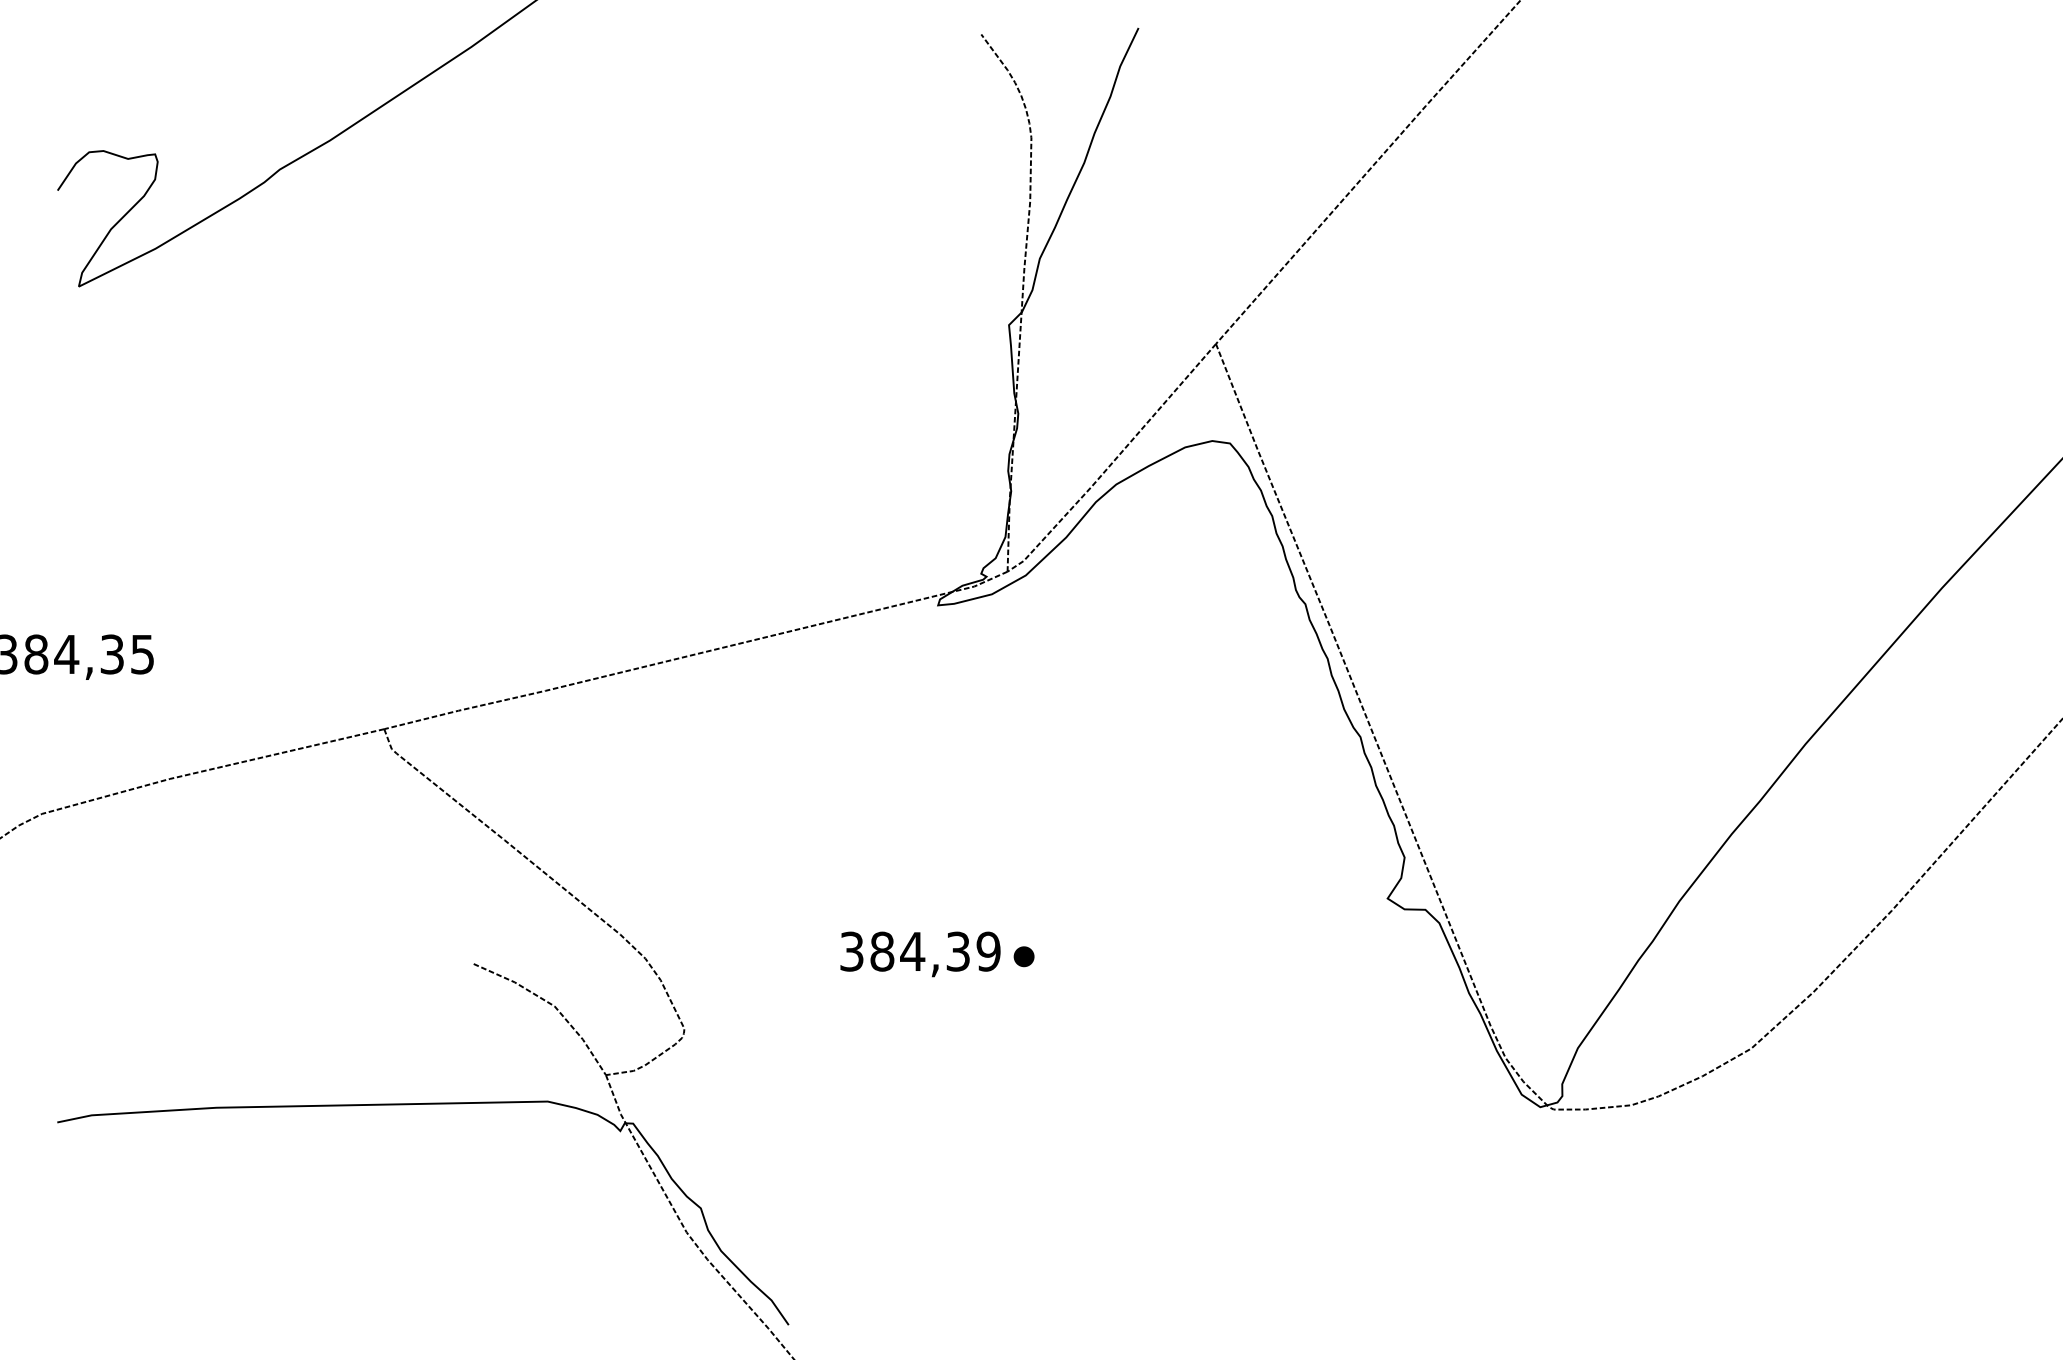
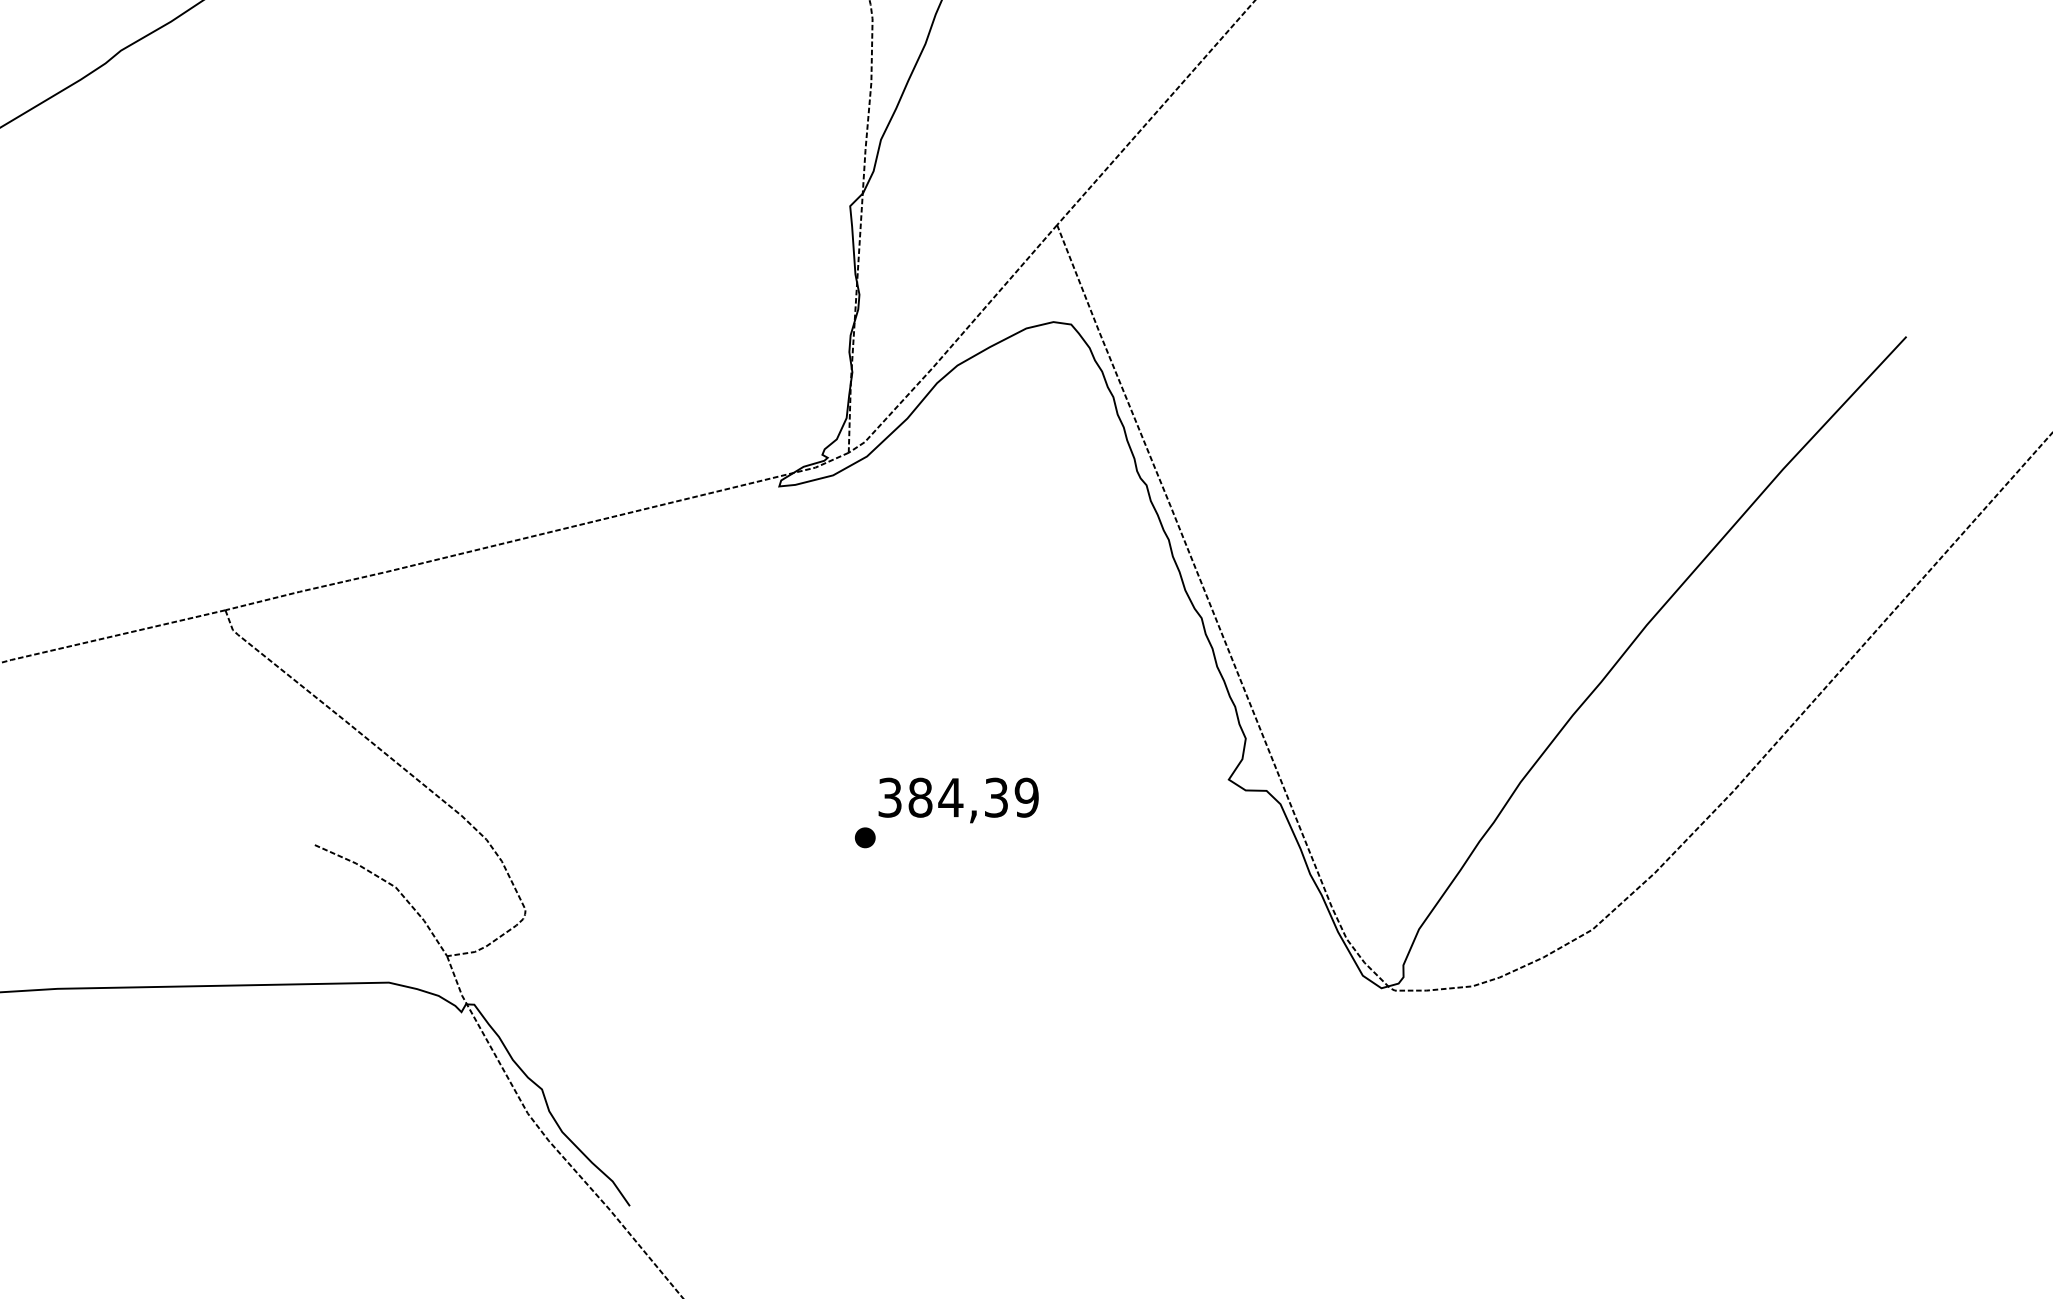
text: (920, 954) -> (958, 800), moved

